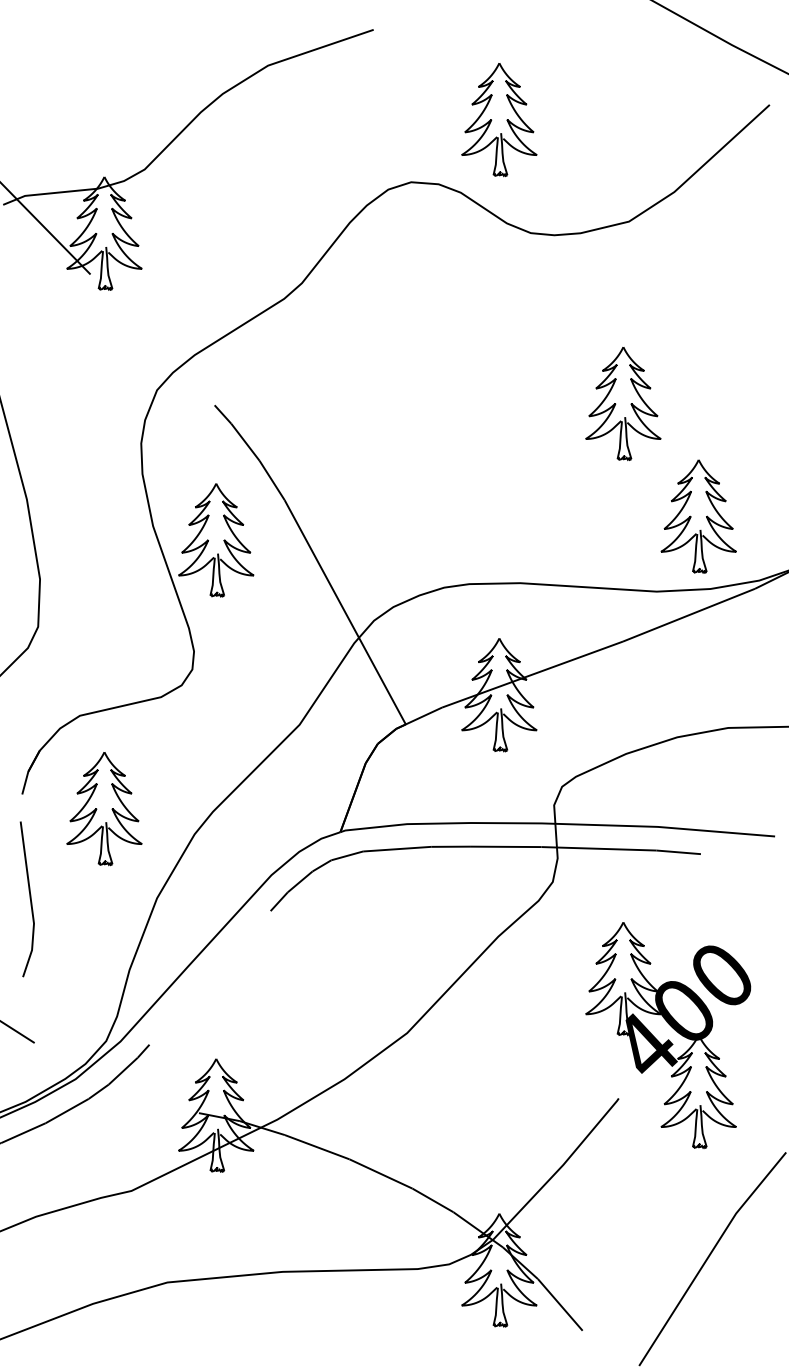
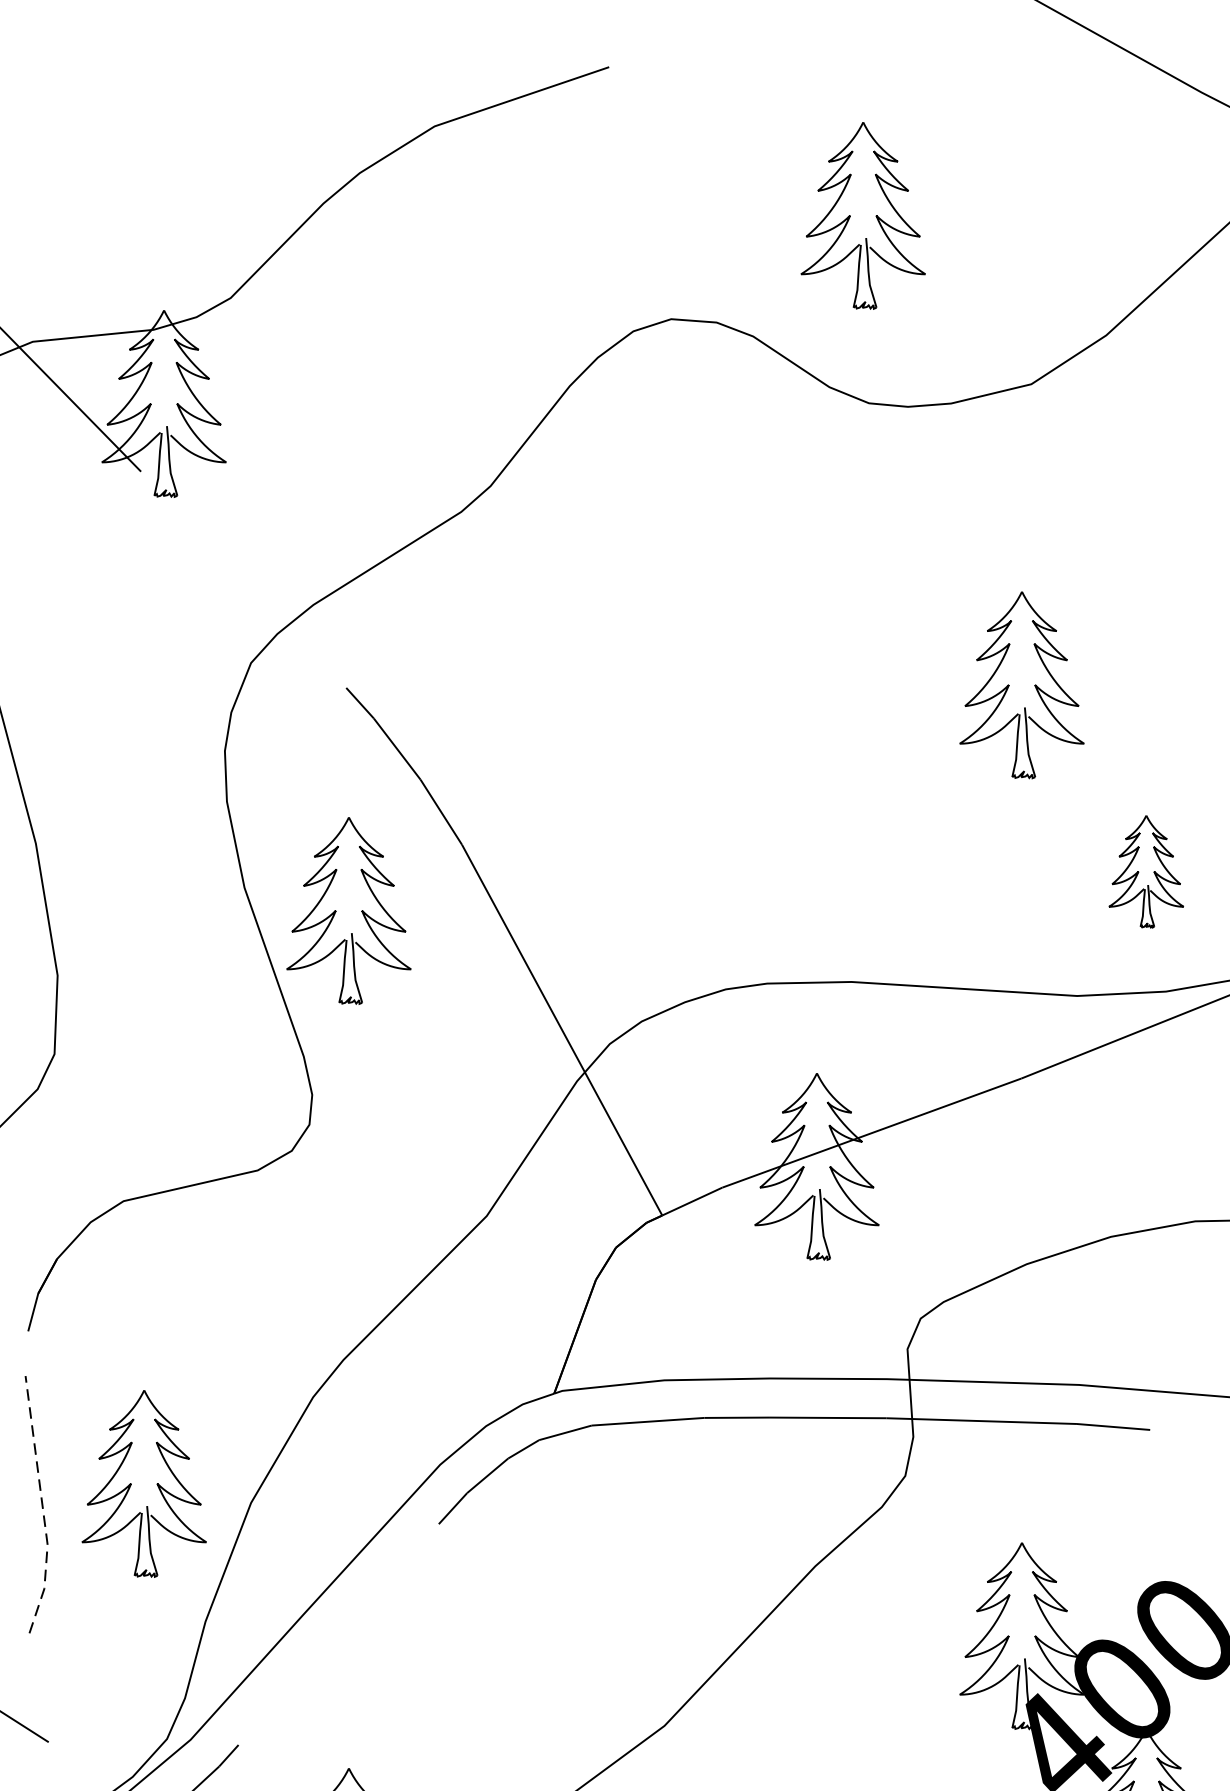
part: (499, 120) -> (863, 217), moved
part: (698, 516) -> (1146, 871), size x0.6
part: (104, 809) -> (144, 1485), moved
line: (31, 900) -> (43, 1506), solid -> dashed

